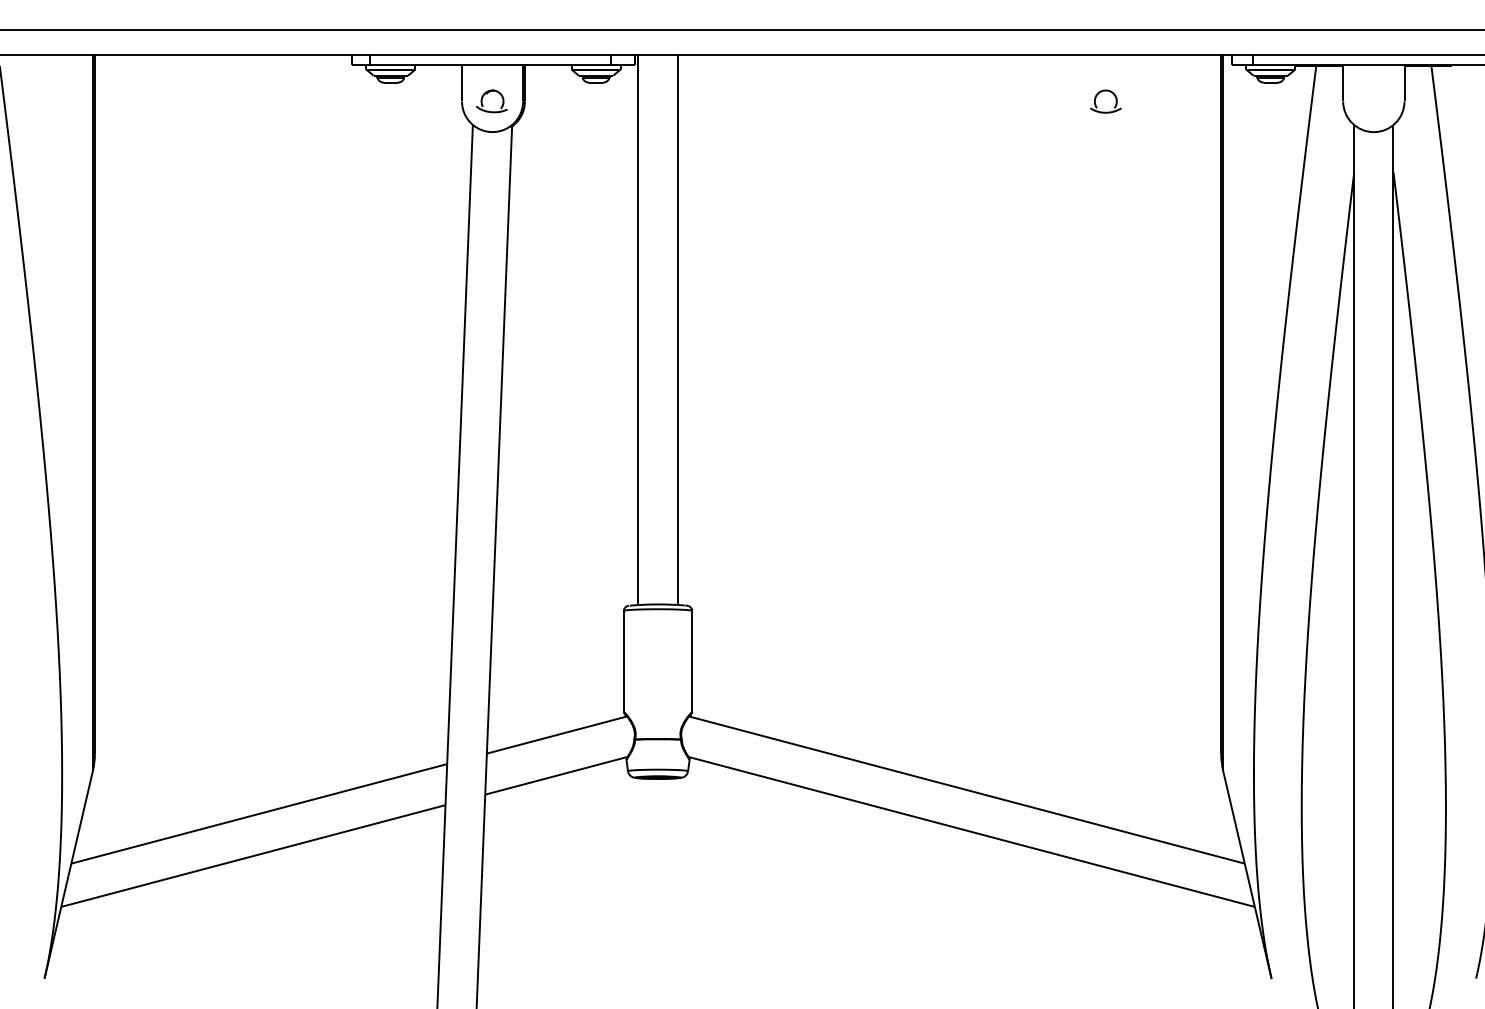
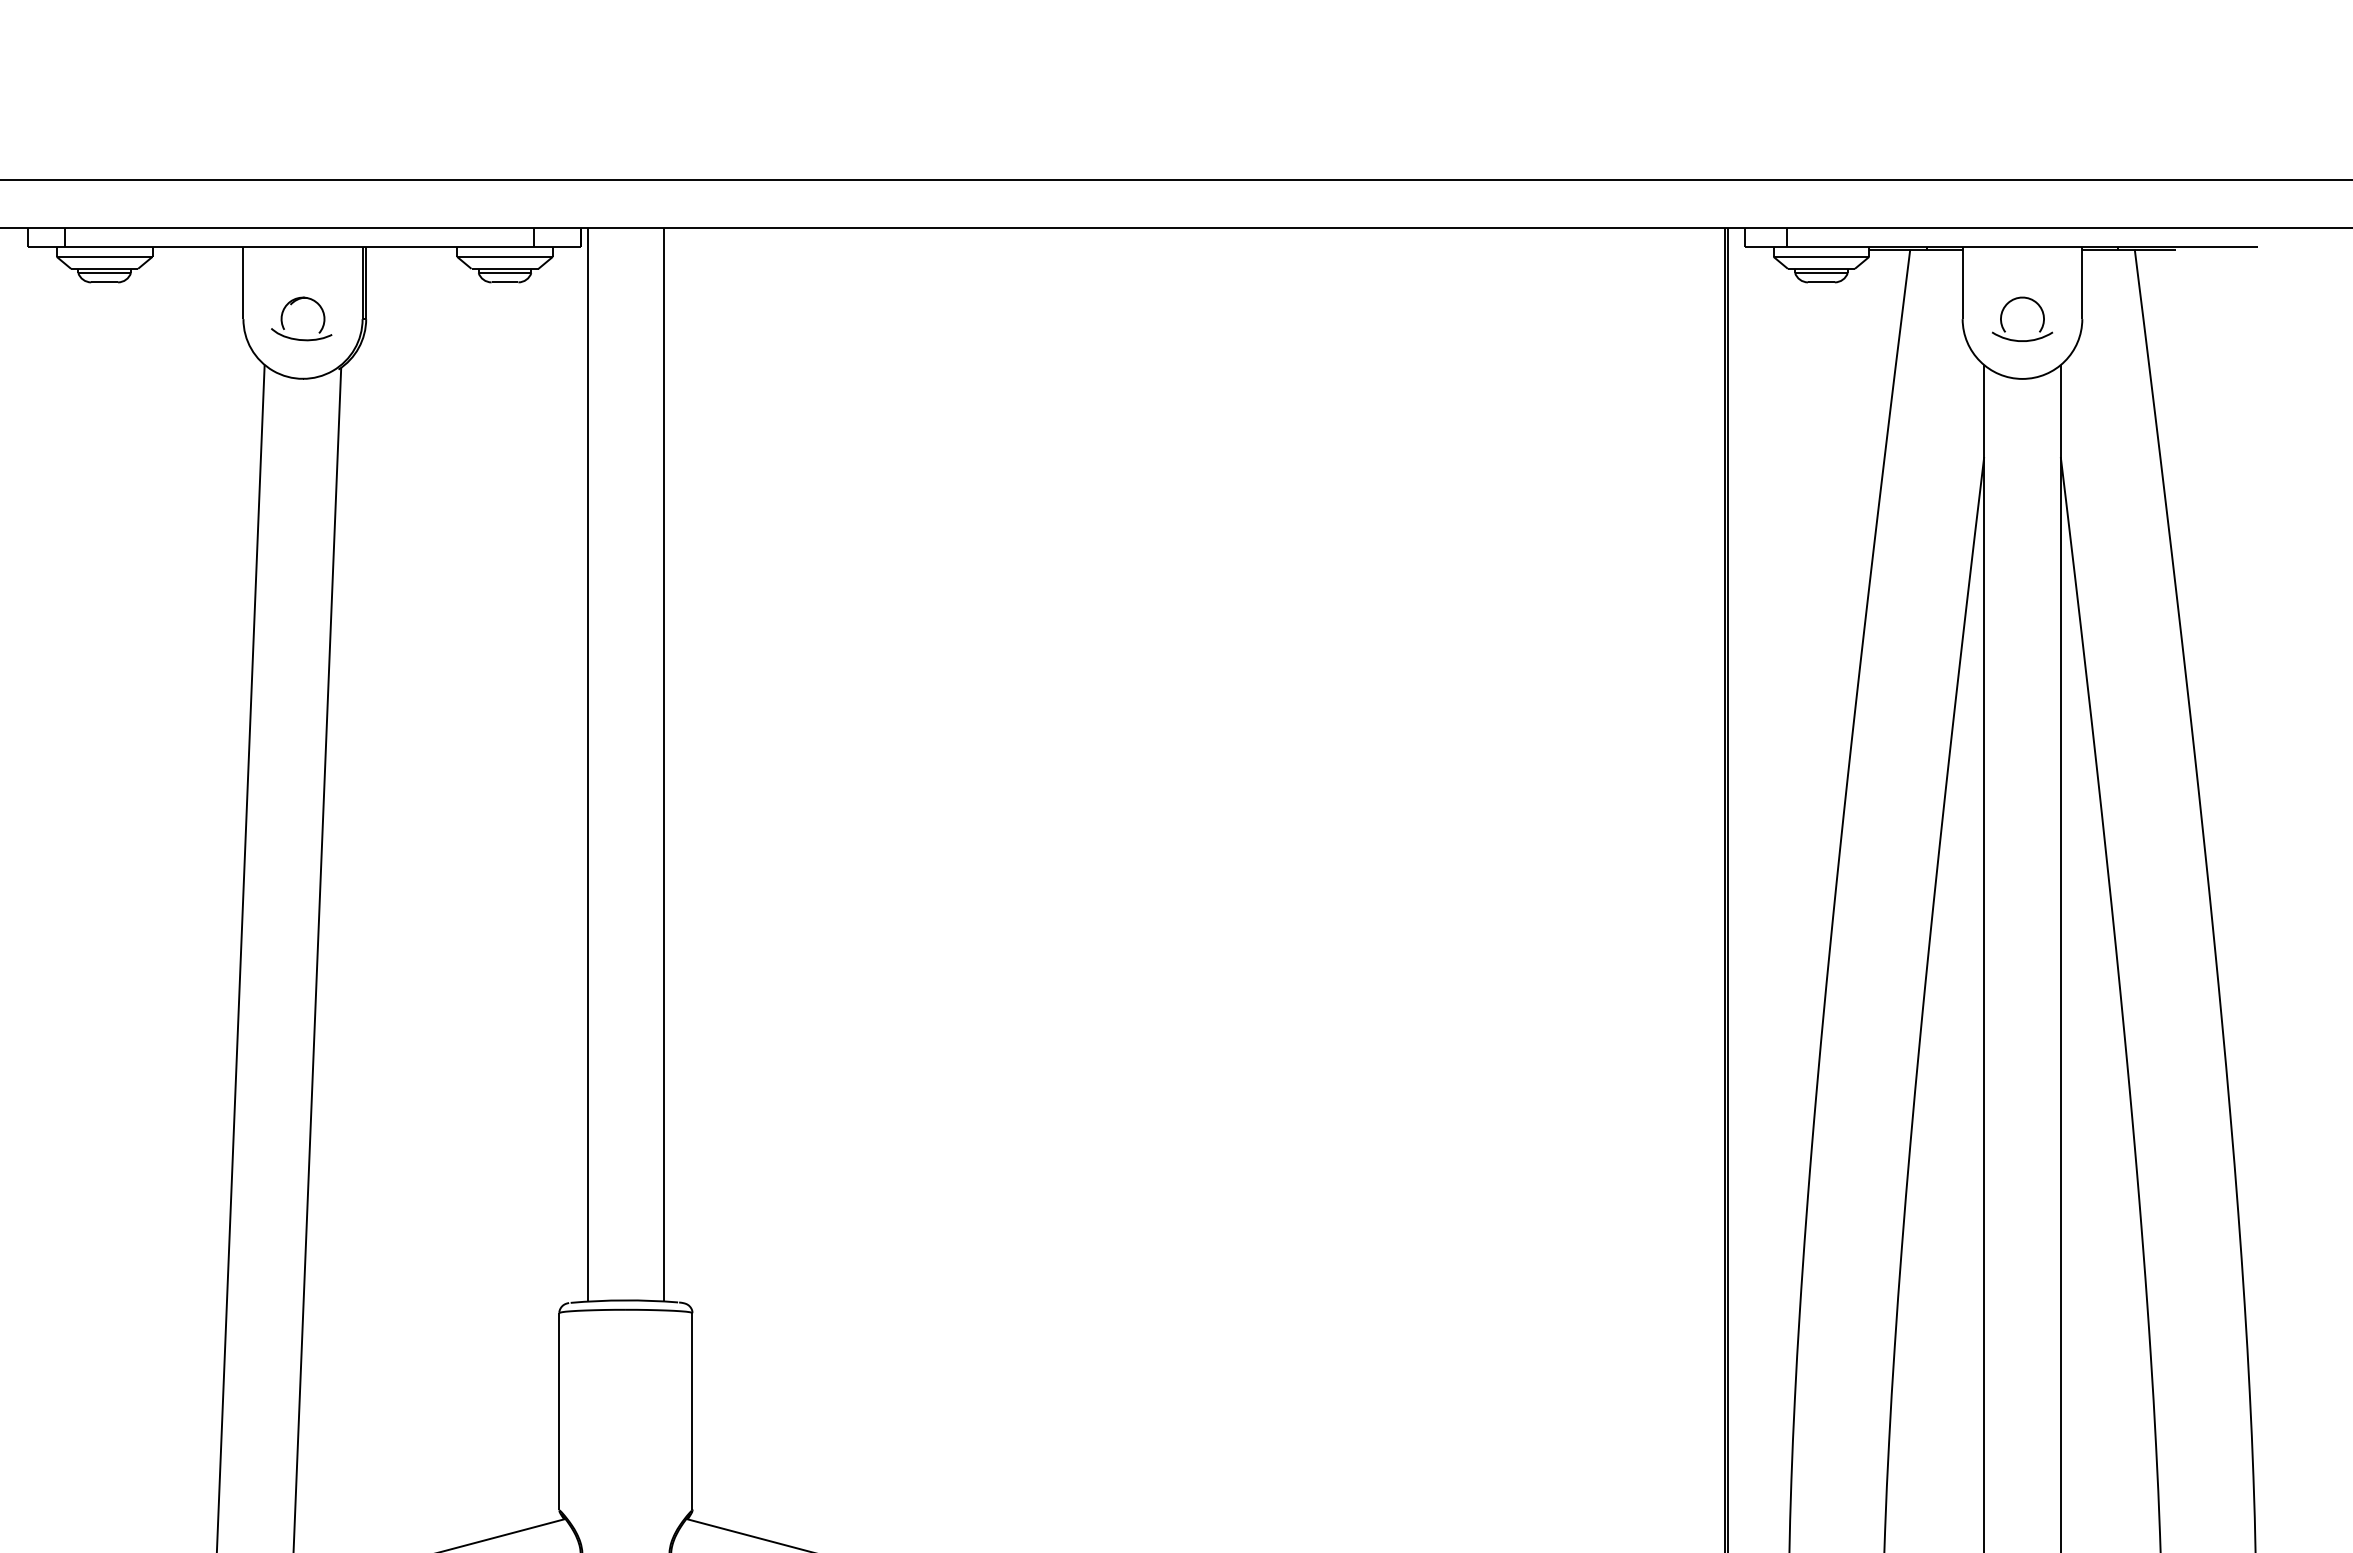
part: (1105, 101) -> (2021, 319), moved

